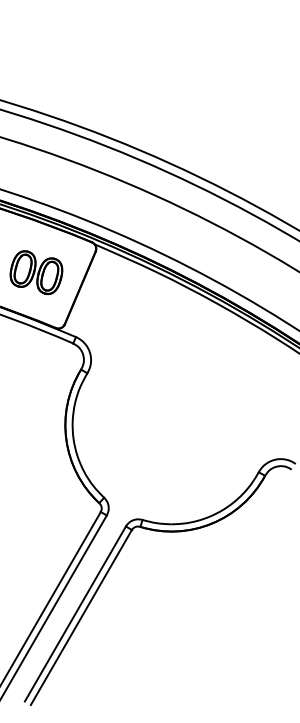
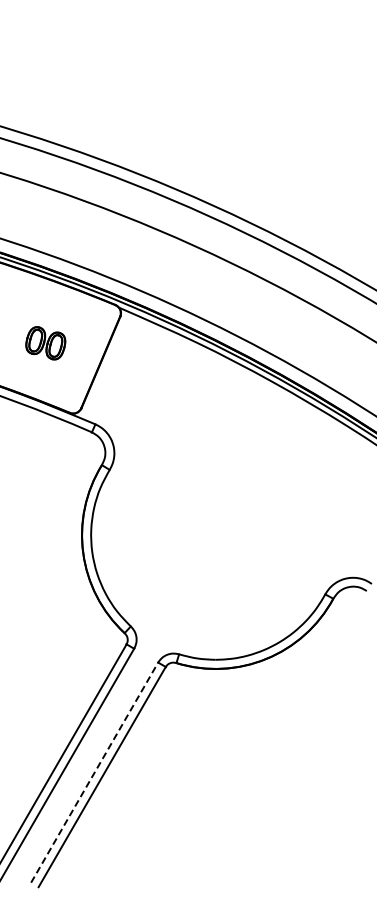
part: (36, 272) -> (45, 343), size x0.6
line: (75, 613) -> (94, 772), solid -> dashed

